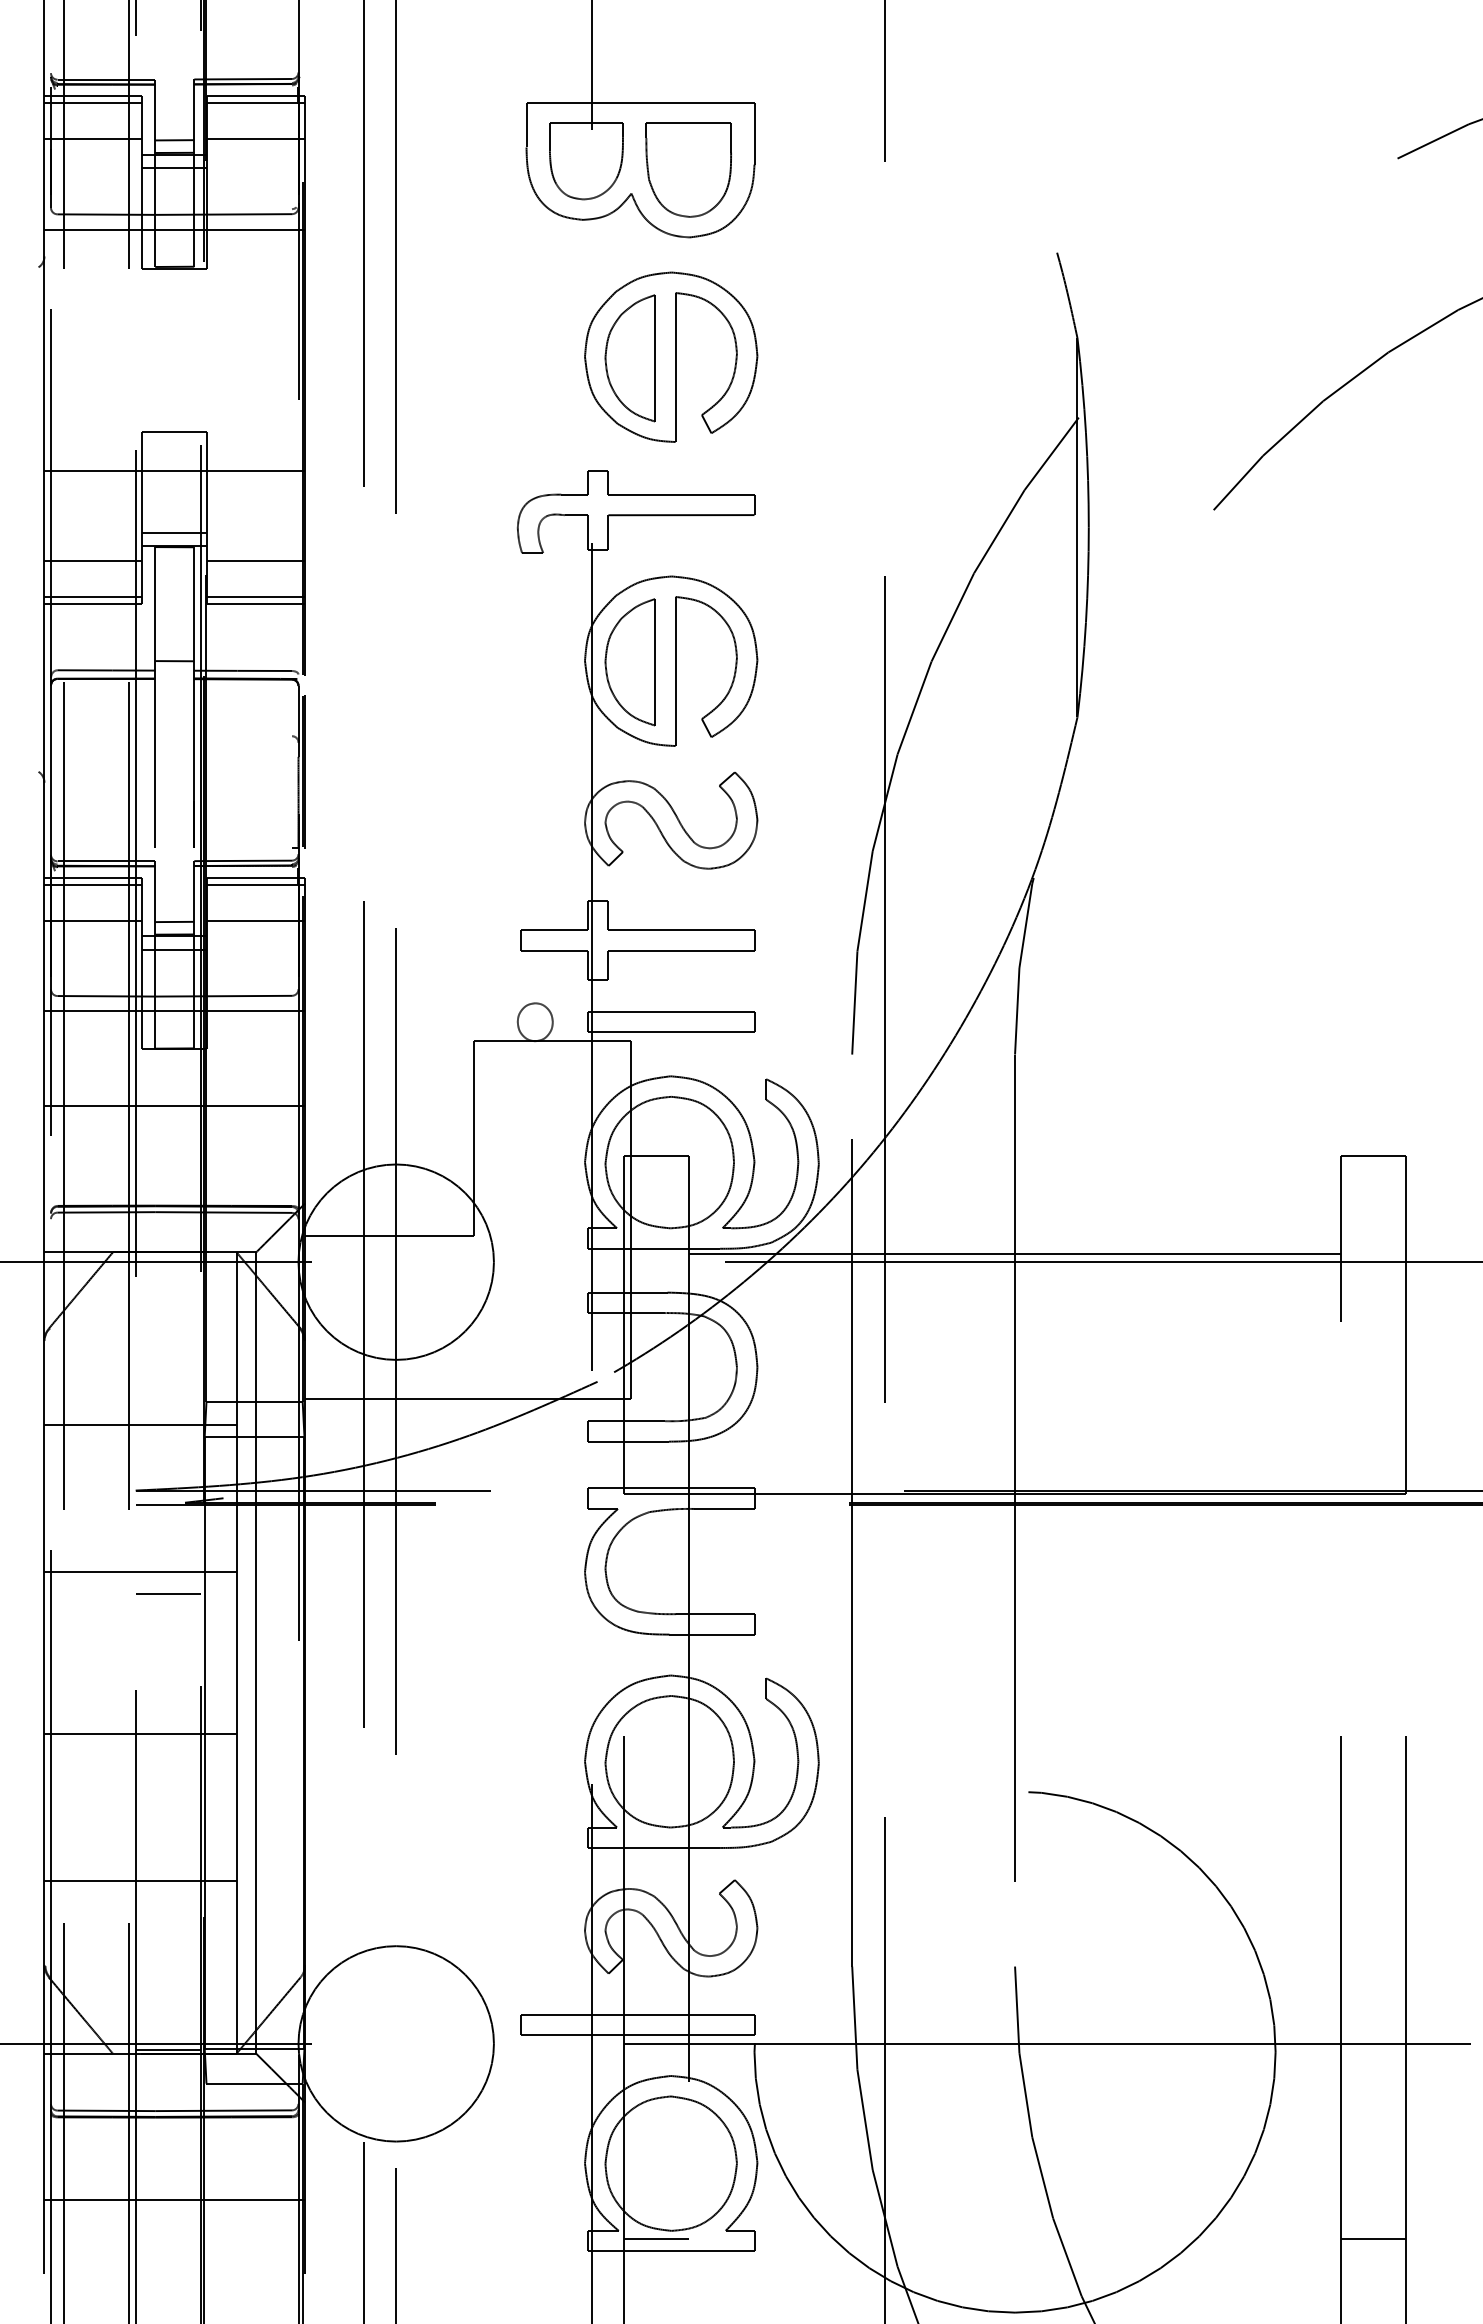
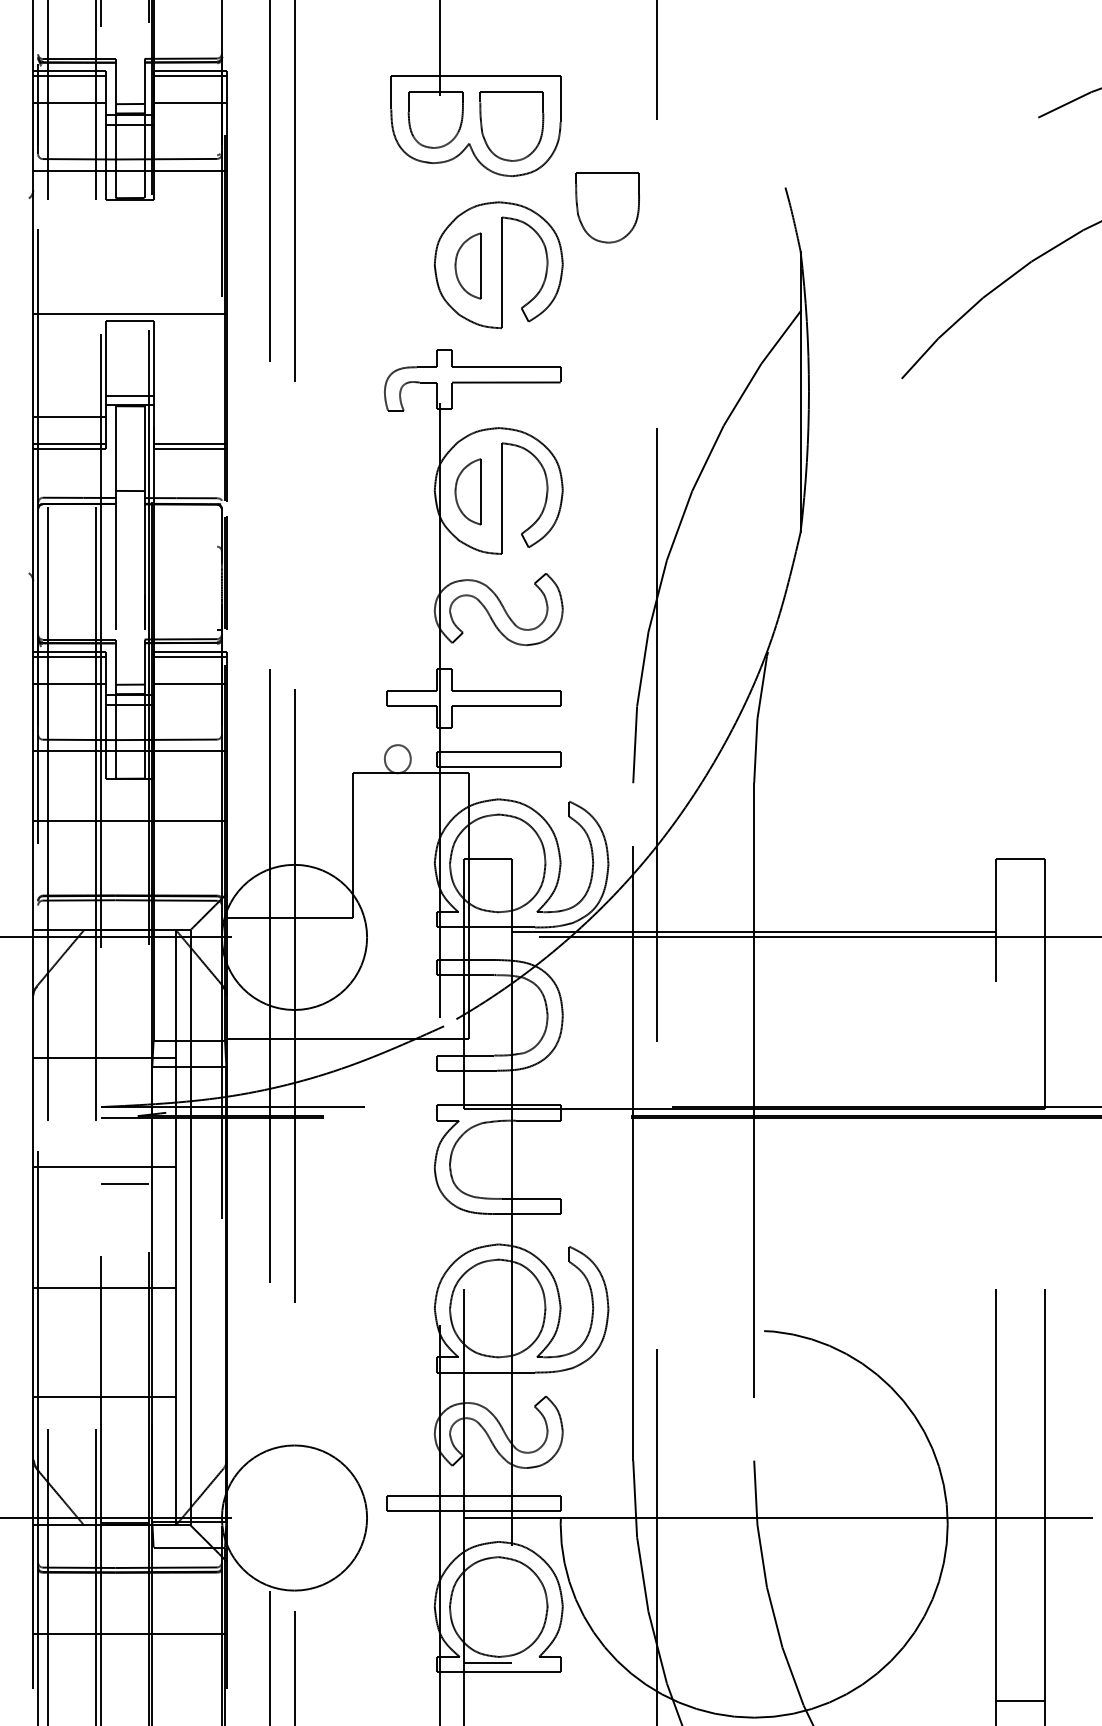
part: (817, 279) -> (607, 207), added
part: (629, 358) -> (467, 266), size x0.7
line: (174, 470) -> (129, 313), moved
line: (256, 560) -> (190, 416), removed
part: (629, 662) -> (467, 491), size x0.7
line: (1372, 2239) -> (1019, 1701), moved

